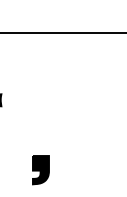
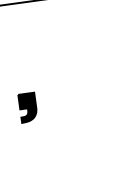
part: (40, 170) -> (27, 108), moved

